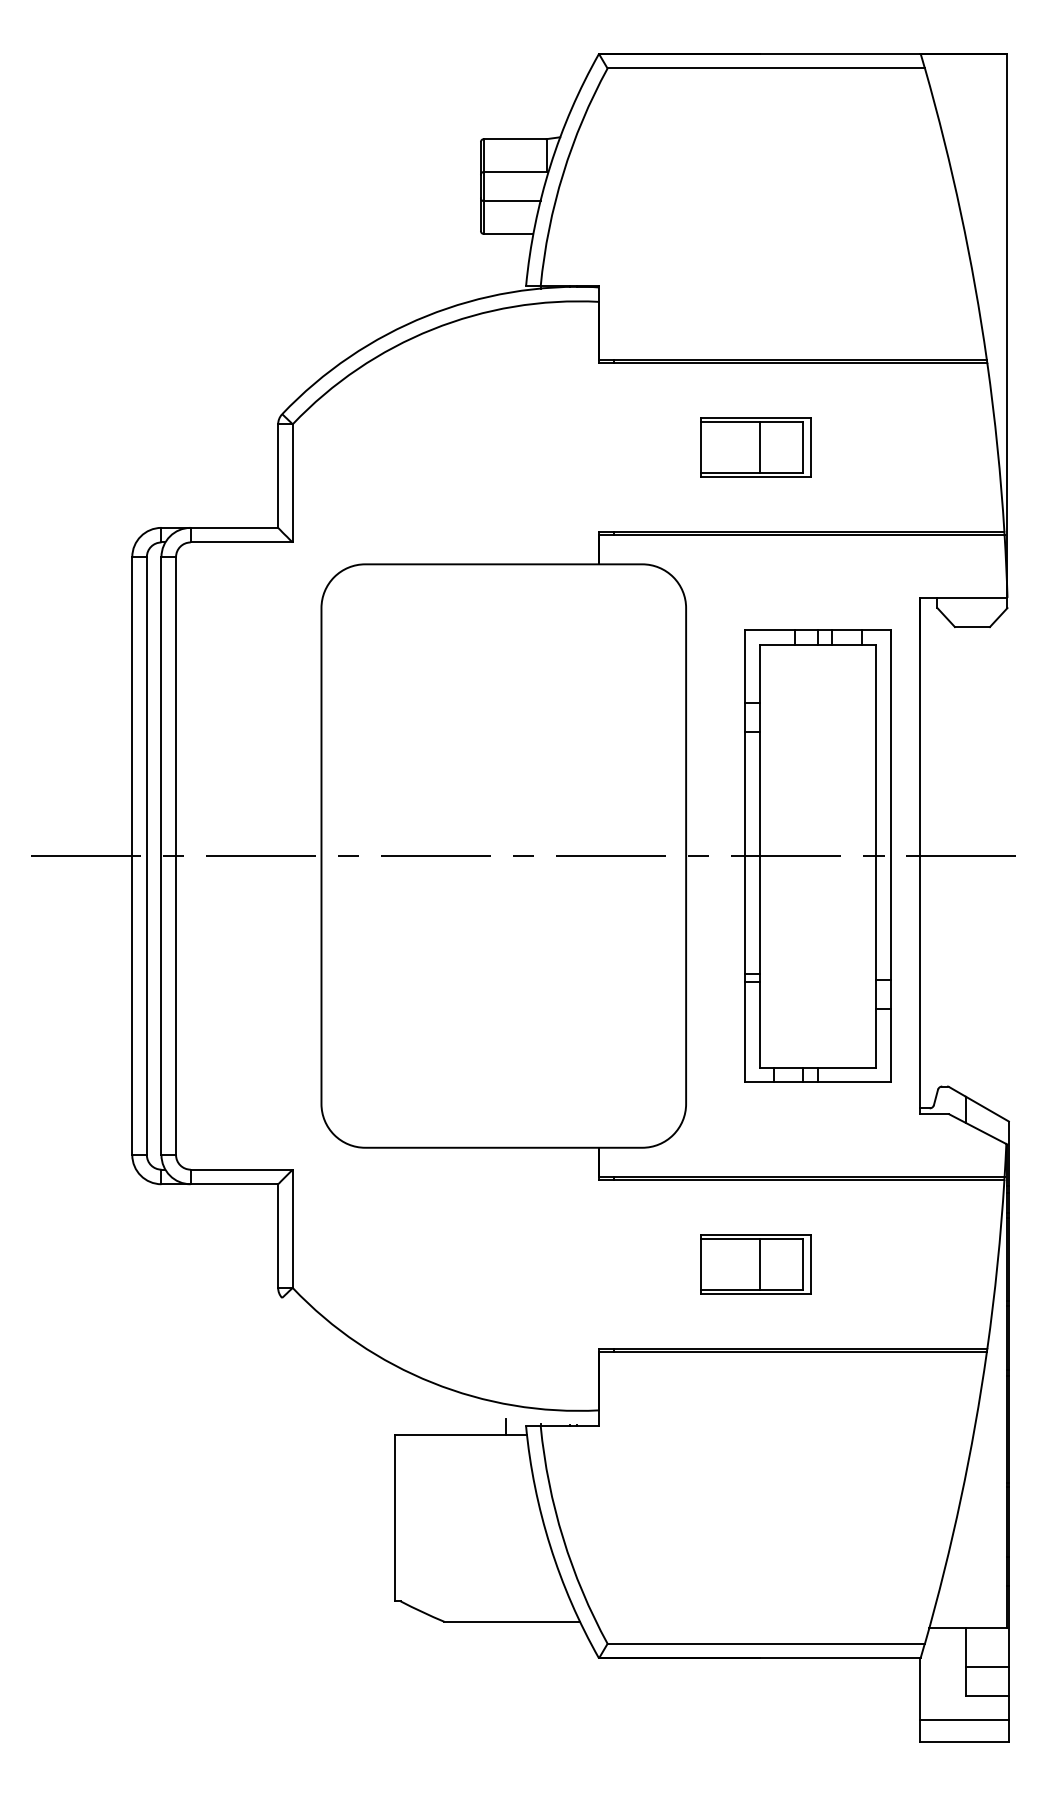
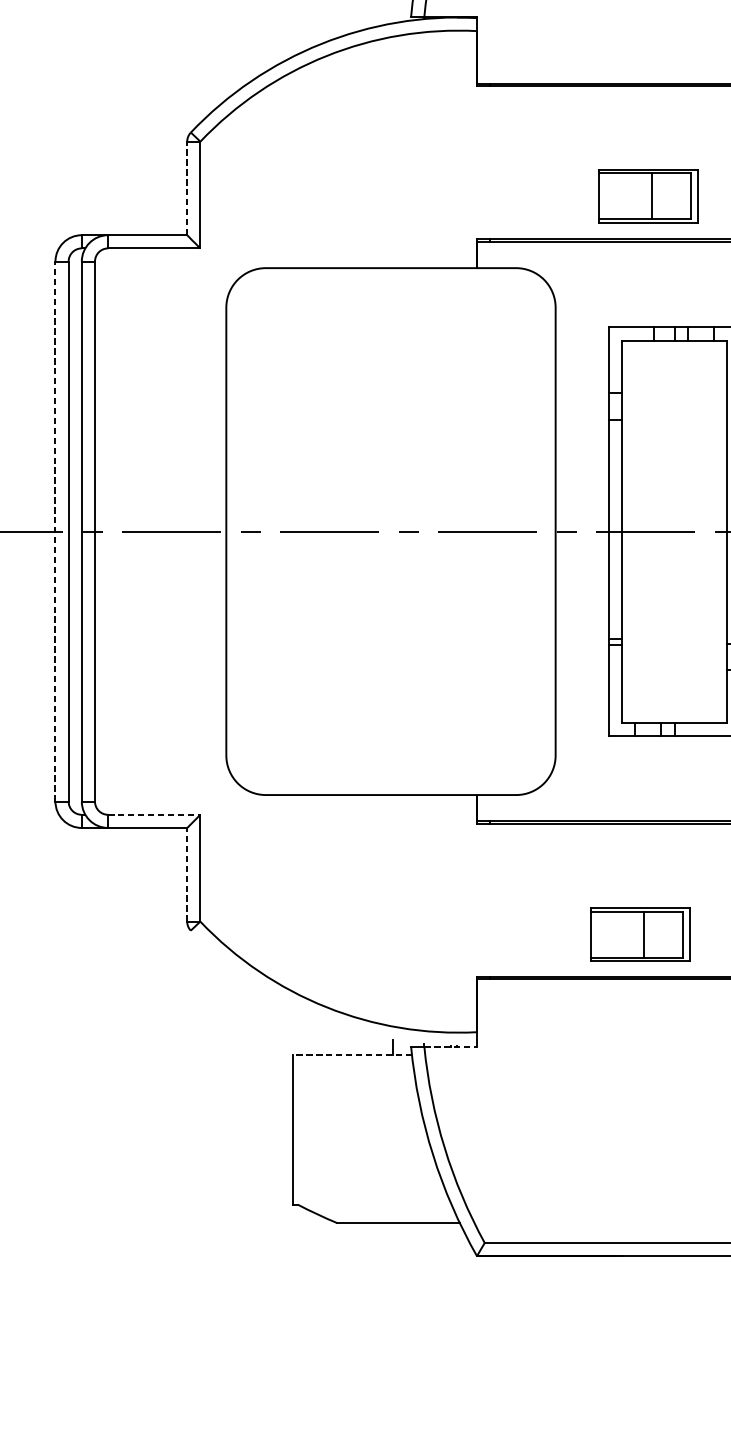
part: (755, 447) -> (648, 196), moved
line: (278, 476) -> (187, 188), solid -> dashed
line: (132, 855) -> (55, 531), solid -> dashed
line: (242, 1169) -> (155, 814), solid -> dashed
line: (278, 1236) -> (187, 875), solid -> dashed
part: (755, 1264) -> (639, 934), moved
line: (570, 1426) -> (451, 1046), solid -> dashed
line: (460, 1435) -> (351, 1054), solid -> dashed

